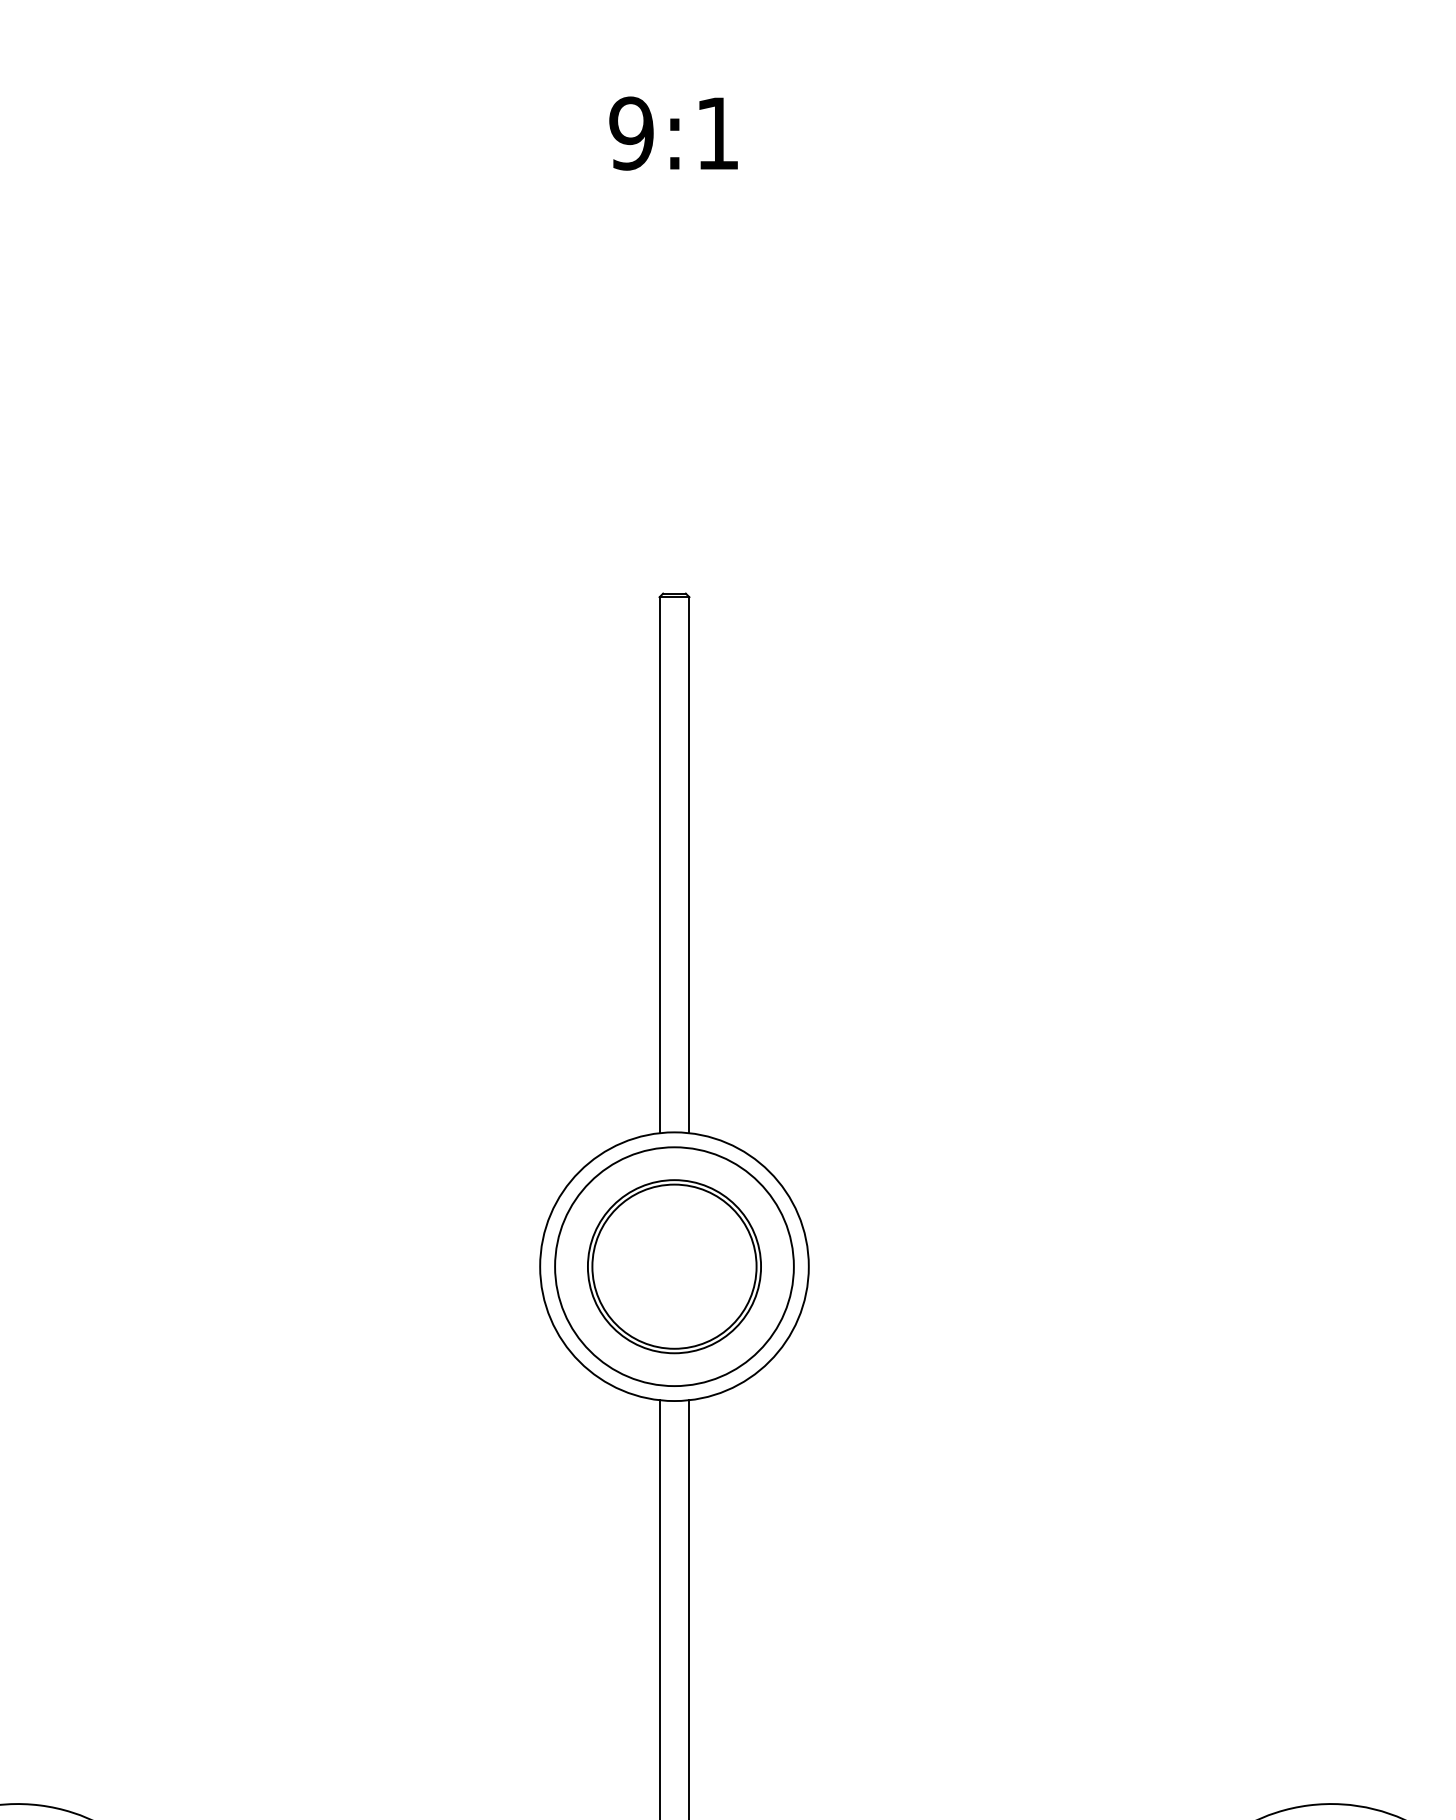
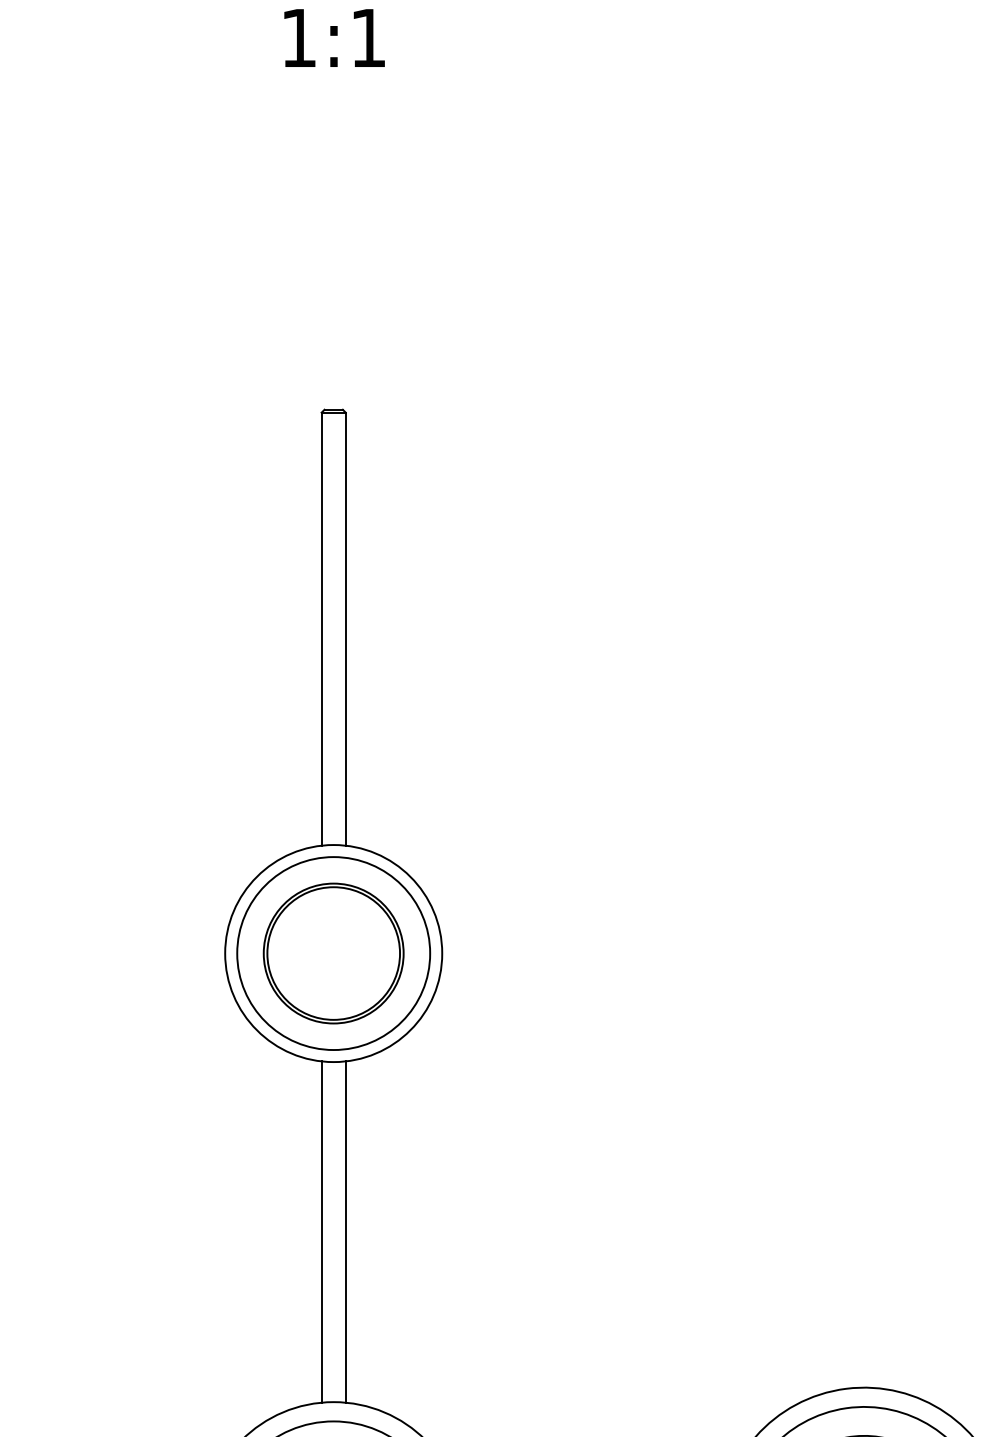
text: (631, 133) -> (298, 38), 9:1 -> 1:1

